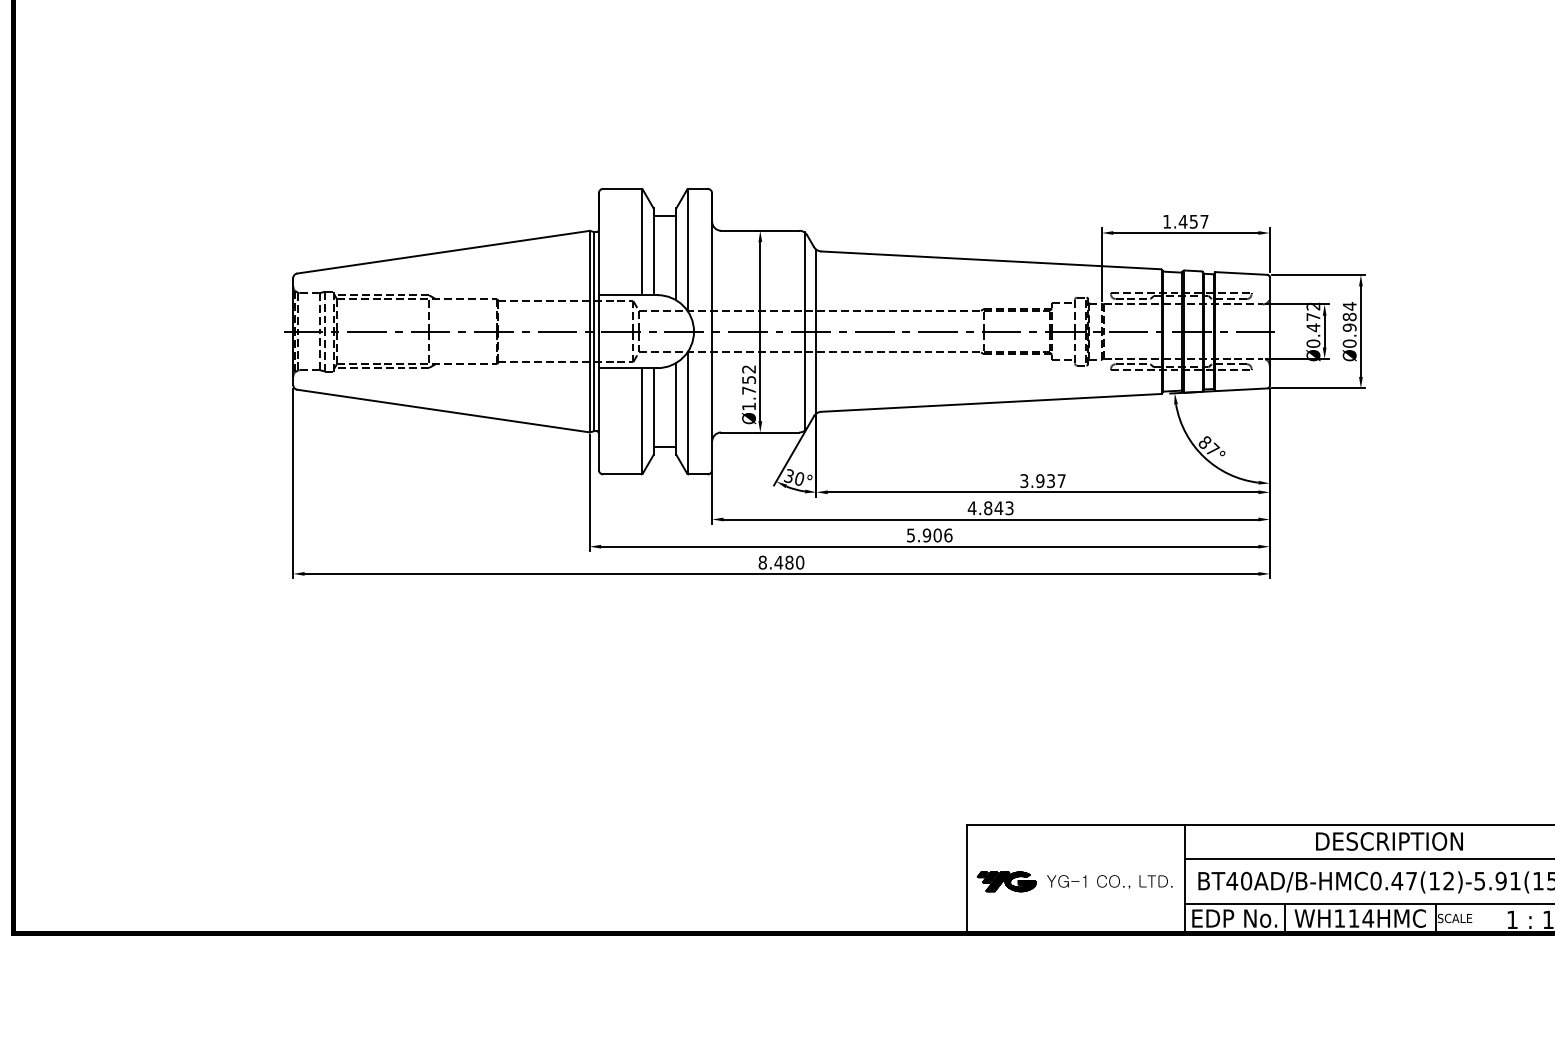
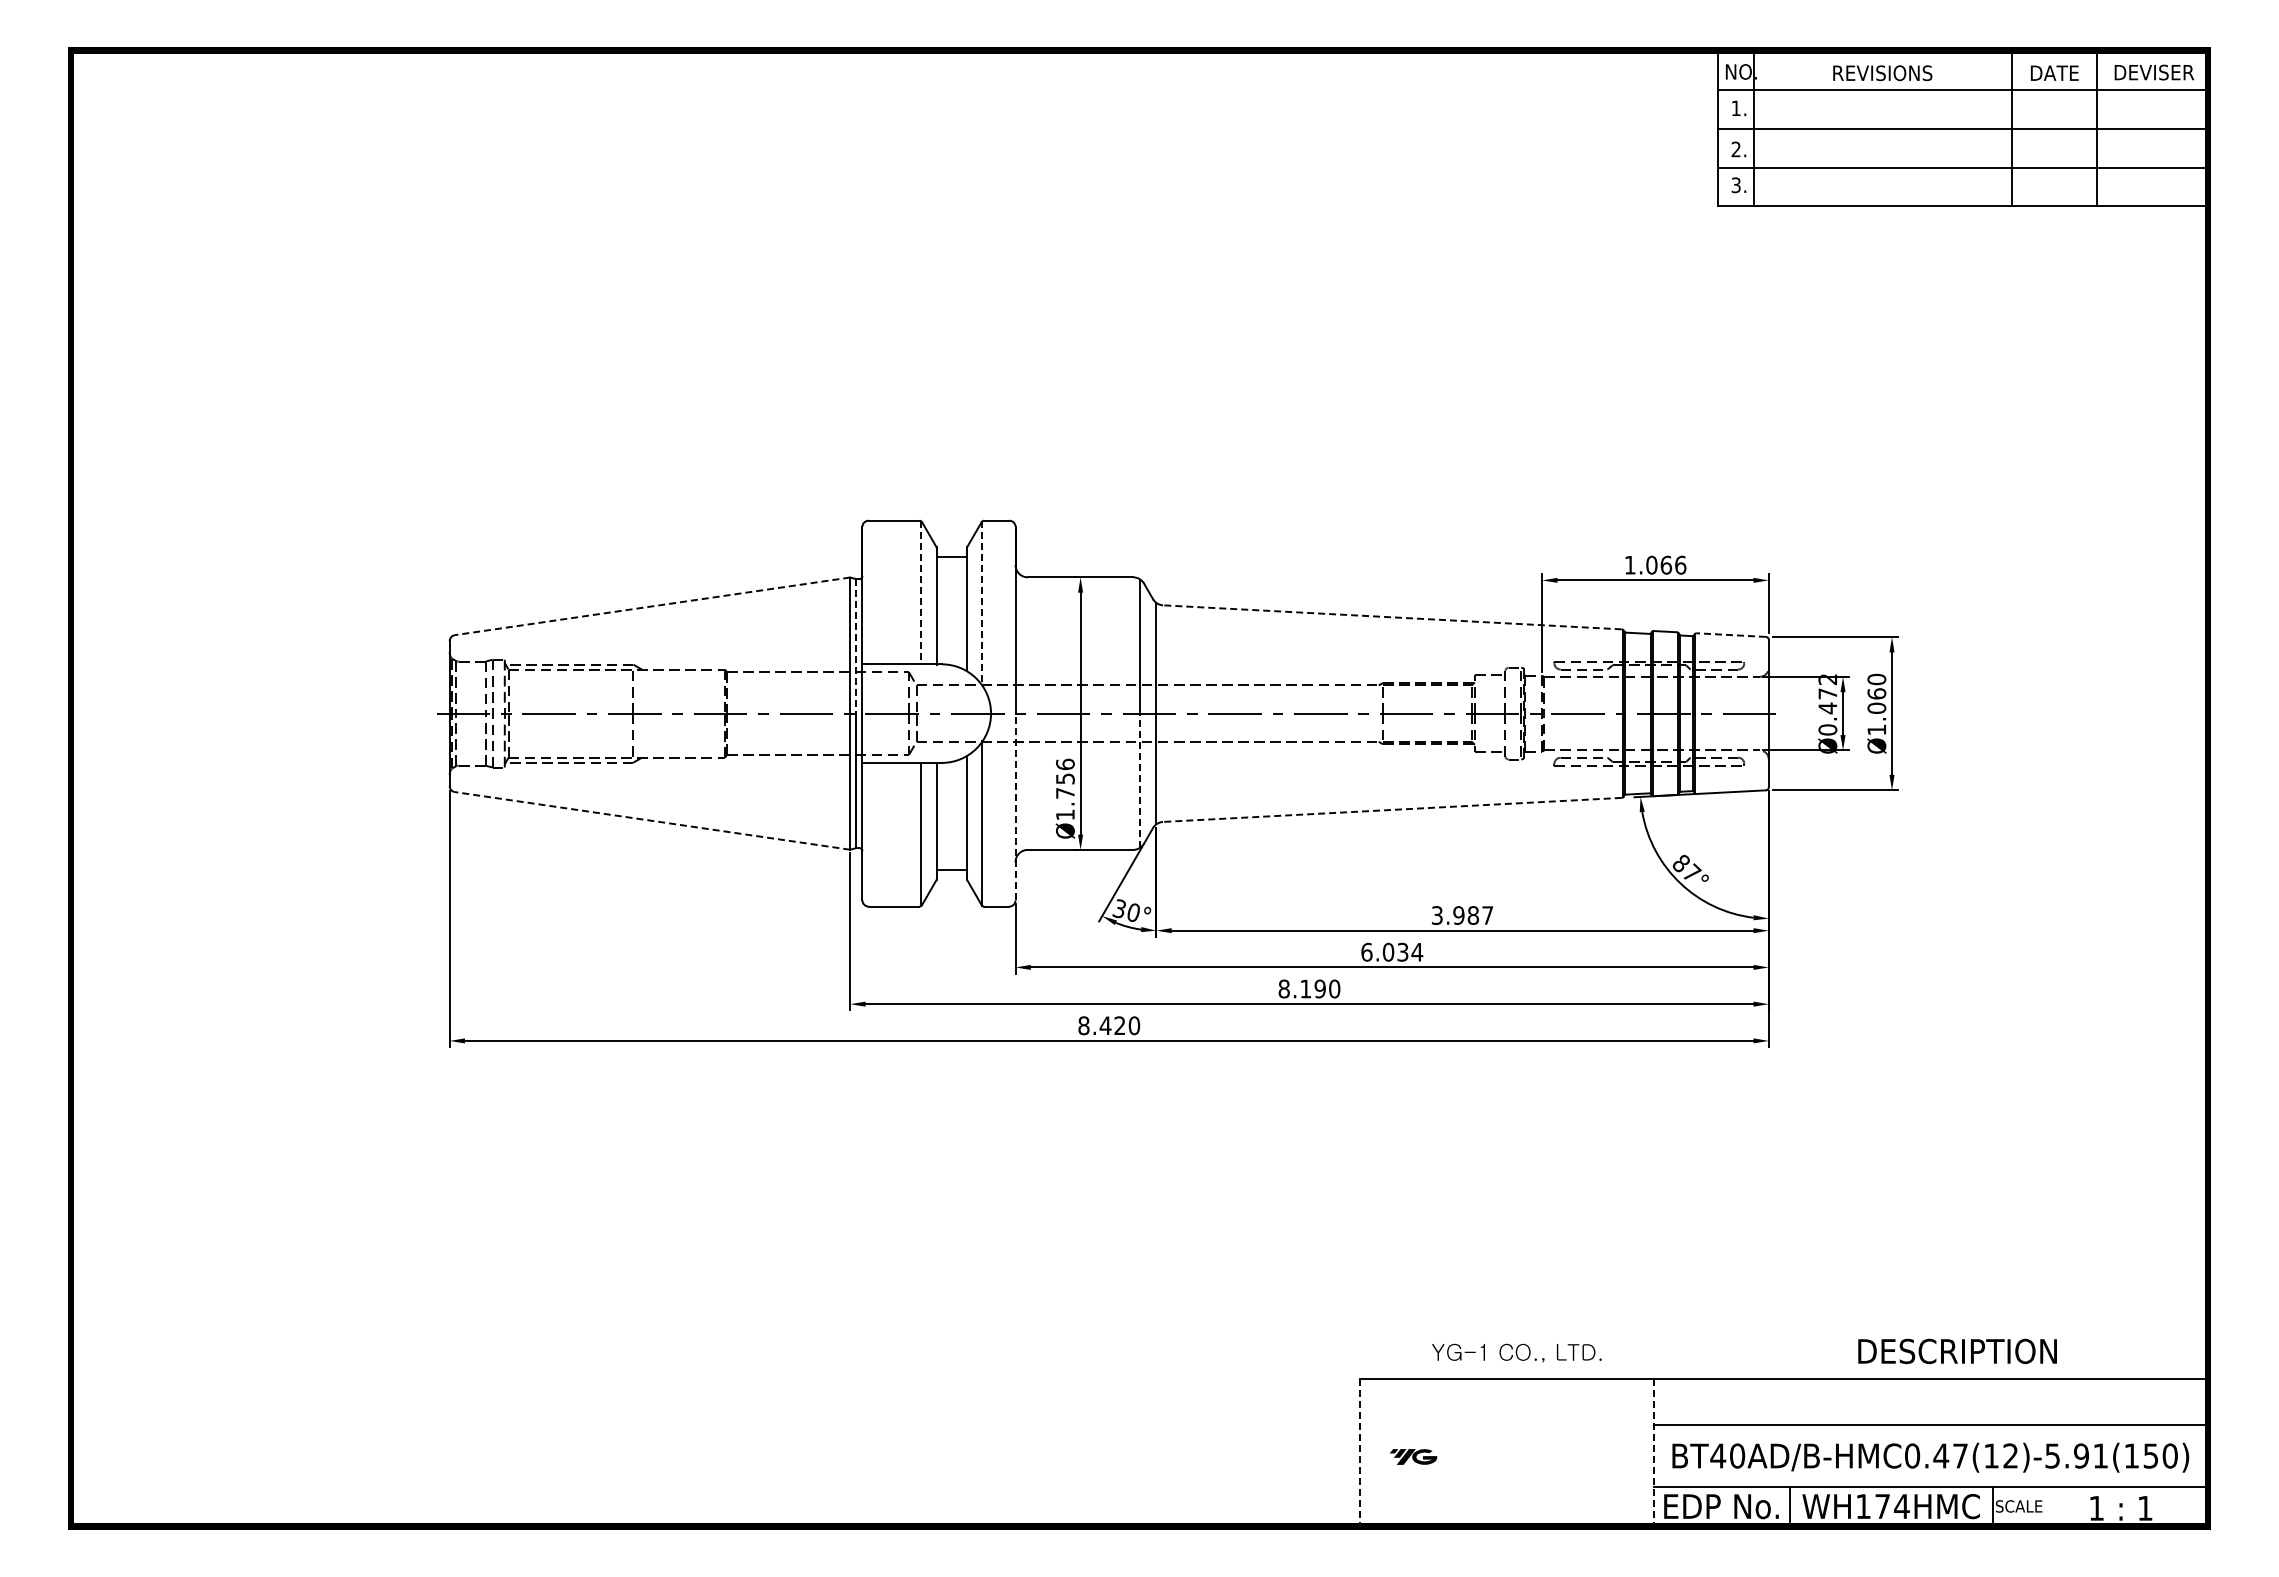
text: (1193, 221) -> (1665, 564), 1.457 -> 1.066
line: (642, 241) -> (921, 592), solid -> dashed
line: (687, 250) -> (982, 604), solid -> dashed
line: (443, 252) -> (652, 606), solid -> dashed
line: (991, 260) -> (1392, 617), solid -> dashed
line: (1242, 273) -> (1731, 635), solid -> dashed
line: (594, 281) -> (856, 646), solid -> dashed
text: (1349, 324) -> (1876, 704), Ø0.984 -> Ø1.060
text: (749, 369) -> (1065, 764), Ø1.752 -> Ø1.756
line: (804, 381) -> (1140, 780), solid -> dashed
line: (712, 400) -> (1015, 806), solid -> dashed
line: (991, 402) -> (1392, 809), solid -> dashed
line: (443, 410) -> (652, 820), solid -> dashed
text: (1050, 481) -> (1472, 915), 3.937 -> 3.987
text: (990, 507) -> (1391, 951), 4.843 -> 6.034
text: (929, 535) -> (1309, 988), 5.906 -> 8.190
text: (789, 562) -> (1119, 1025), 8.480 -> 8.420
text: (1389, 841) -> (1957, 1351), moved
line: (967, 879) -> (1360, 1453), solid -> dashed
line: (1184, 879) -> (1653, 1453), solid -> dashed
part: (1006, 881) -> (1413, 1456), size x0.6
text: (1109, 881) -> (1516, 1352), moved
text: (1353, 918) -> (1882, 1506), WH114HMC -> WH174HMC

